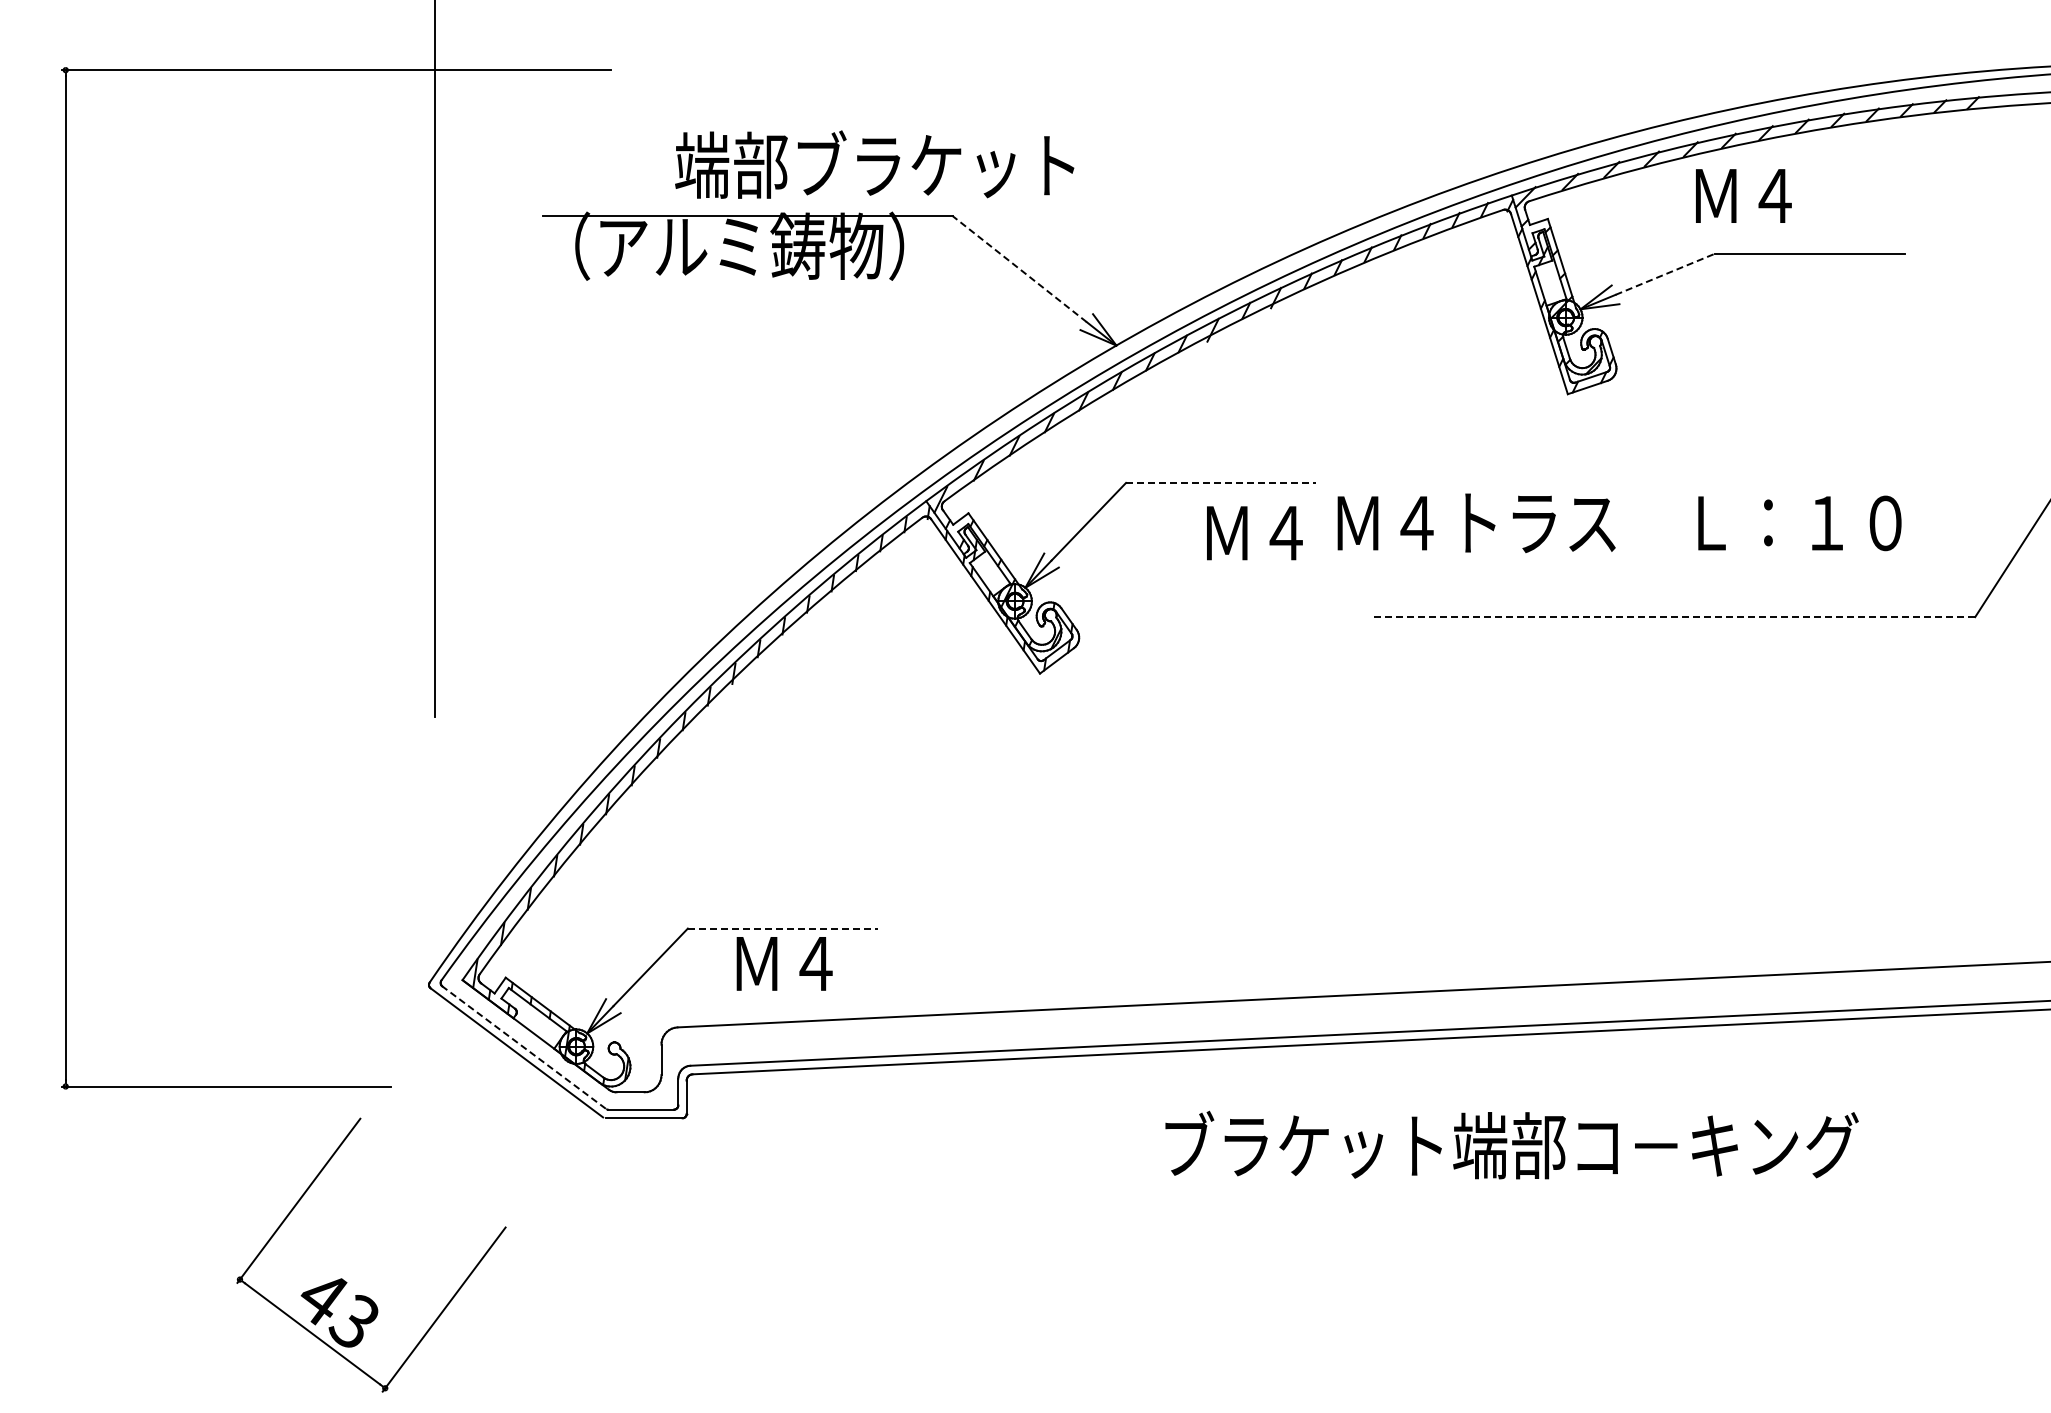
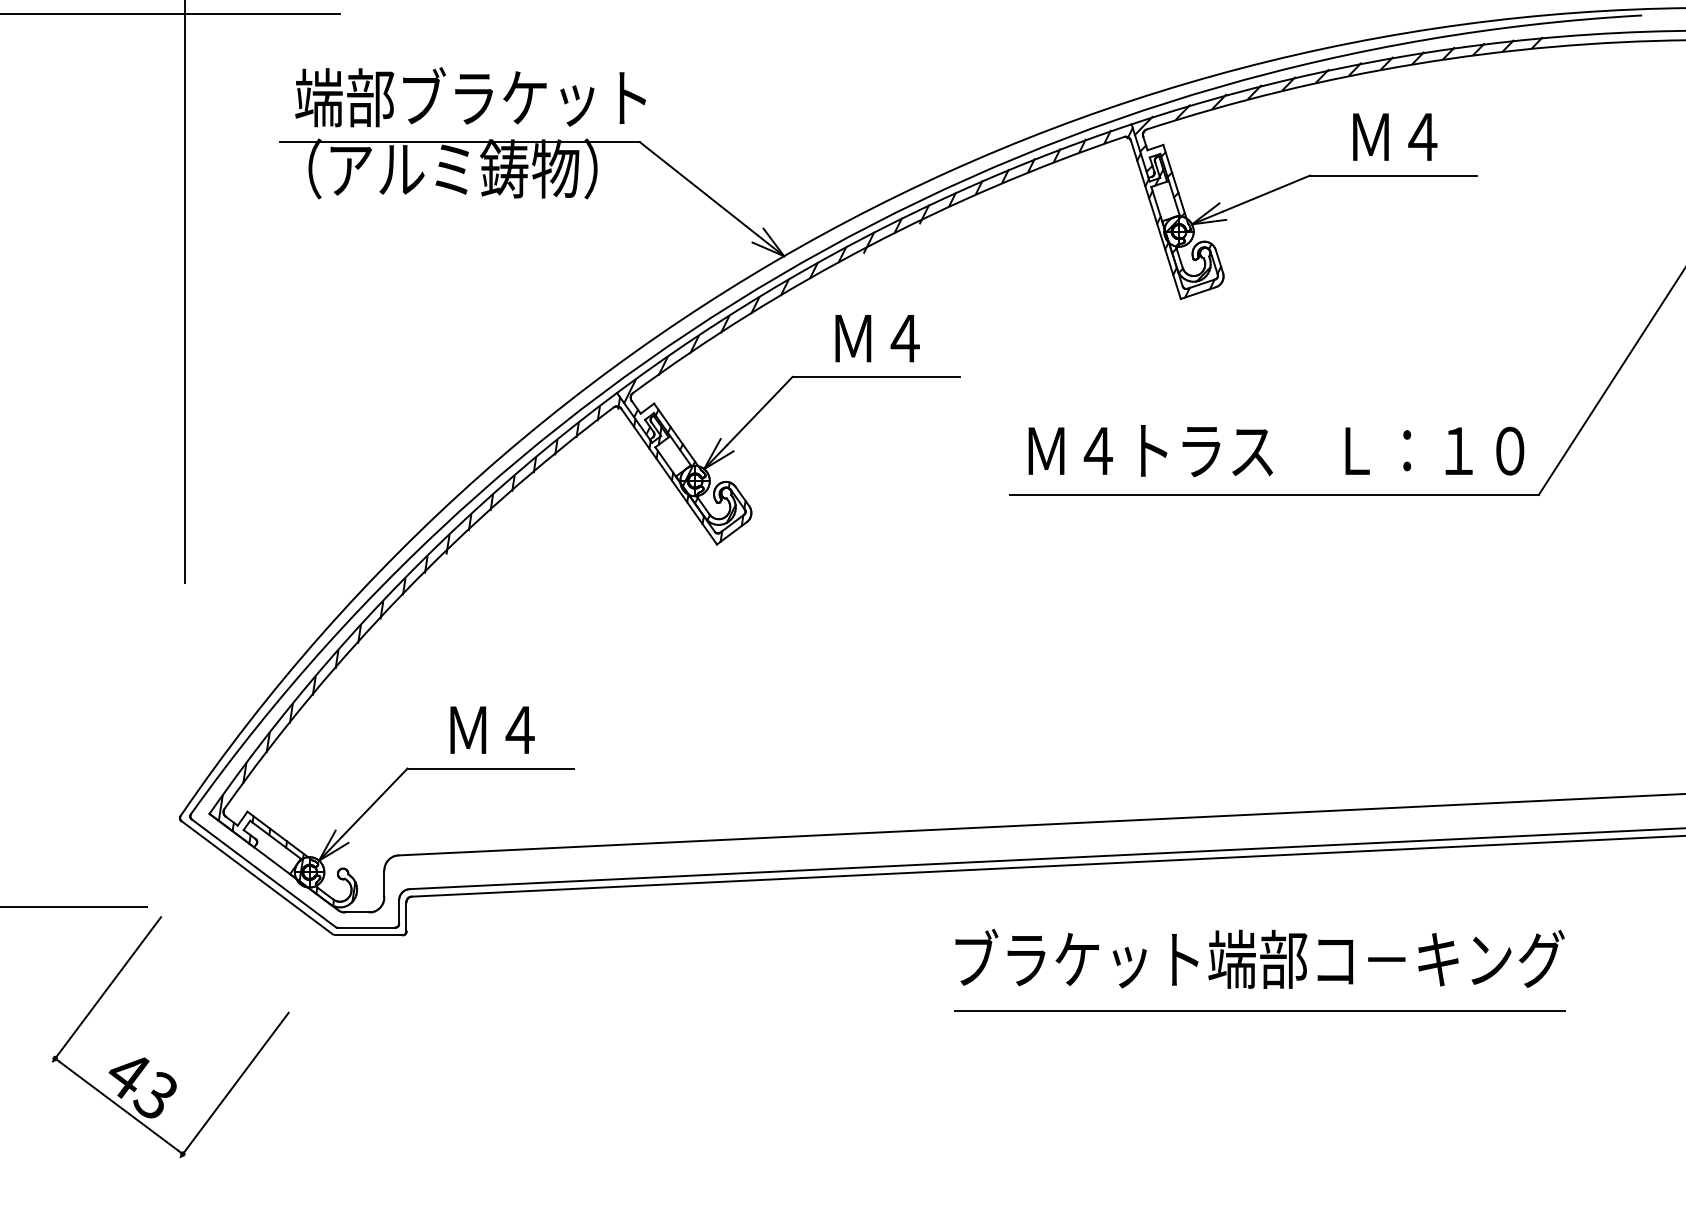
text: (874, 164) -> (470, 97), moved
text: (1743, 195) -> (1394, 136), moved
line: (1019, 268) -> (698, 188), dashed -> solid
line: (1665, 274) -> (1266, 193), dashed -> solid
line: (1221, 482) -> (876, 376), dashed -> solid
text: (1619, 522) -> (1276, 450), moved
text: (1254, 533) -> (877, 338), moved
line: (1674, 617) -> (1274, 495), dashed -> solid
line: (782, 928) -> (490, 768), dashed -> solid
text: (784, 963) -> (492, 729), moved
line: (523, 1047) -> (263, 873), dashed -> solid
text: (1511, 1144) -> (1259, 958), moved
line: (1658, 1204) -> (1260, 1011), added
part: (346, 1281) -> (148, 1060), moved

